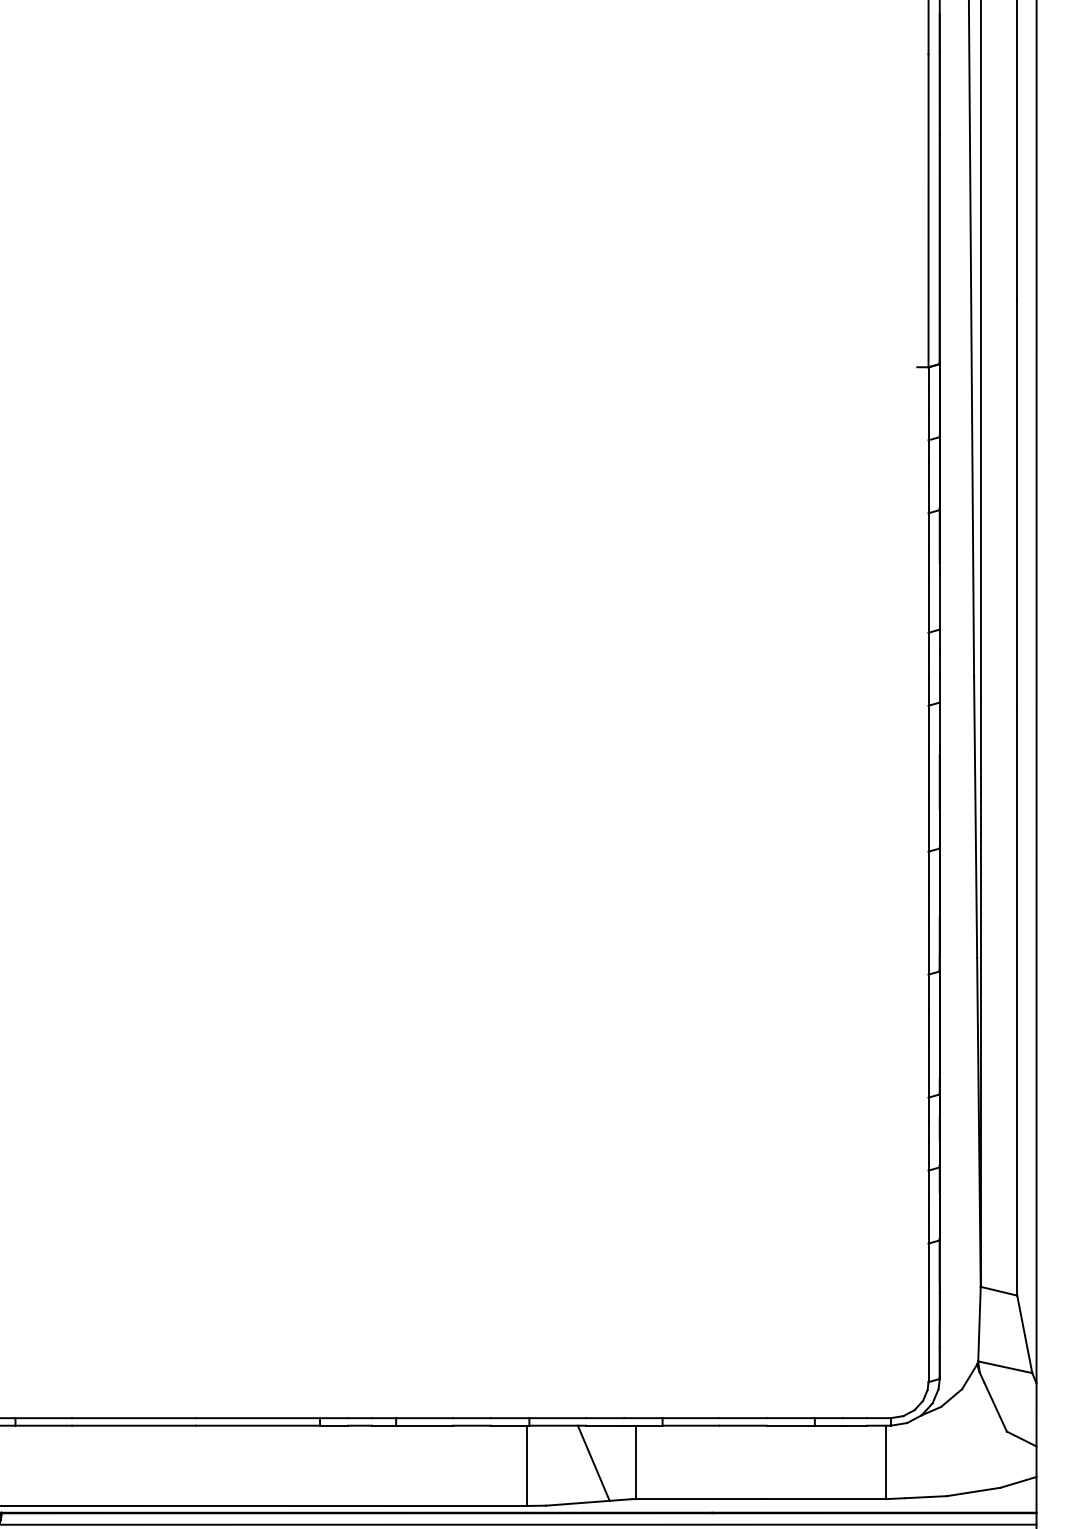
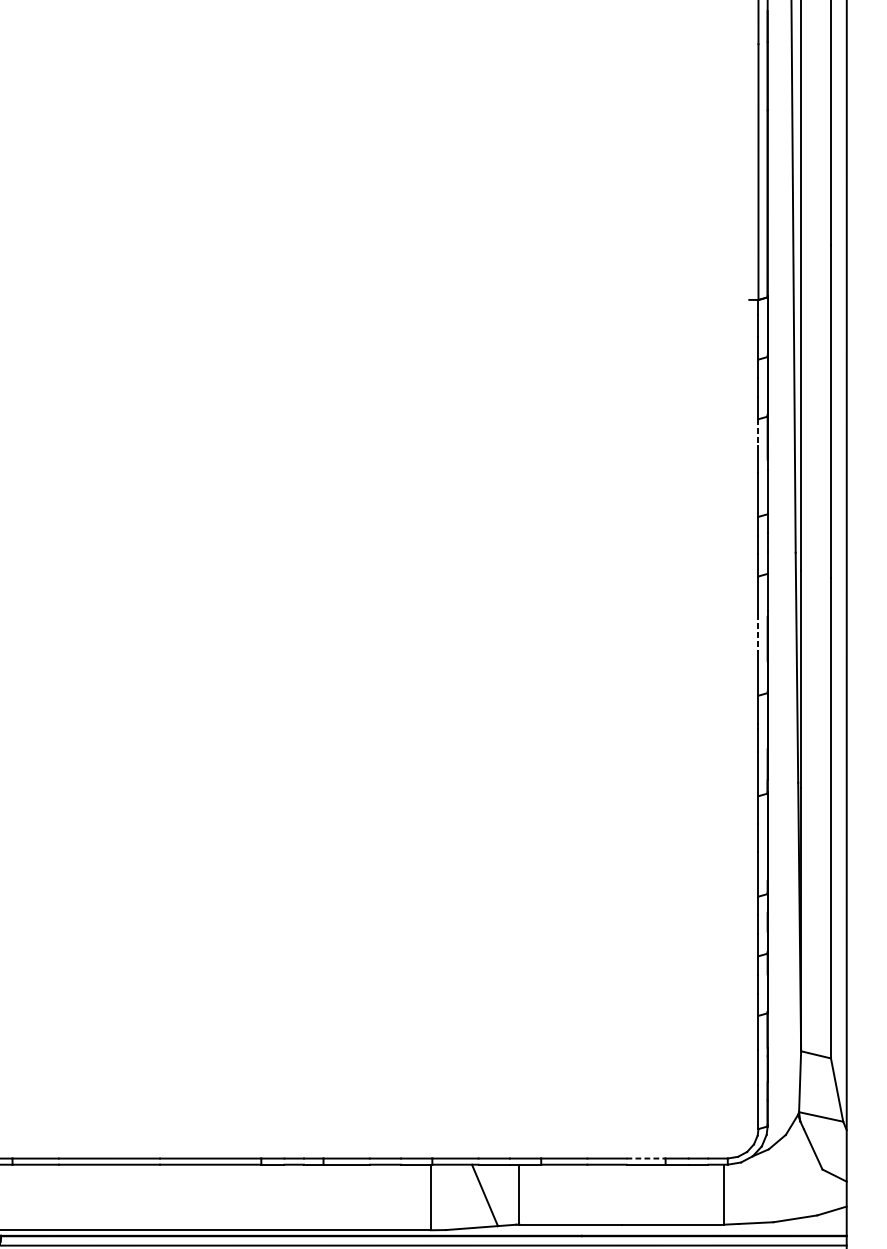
line: (928, 530) -> (758, 433), solid -> dashed
line: (928, 774) -> (758, 632), solid -> dashed
line: (790, 1418) -> (645, 1158), solid -> dashed

